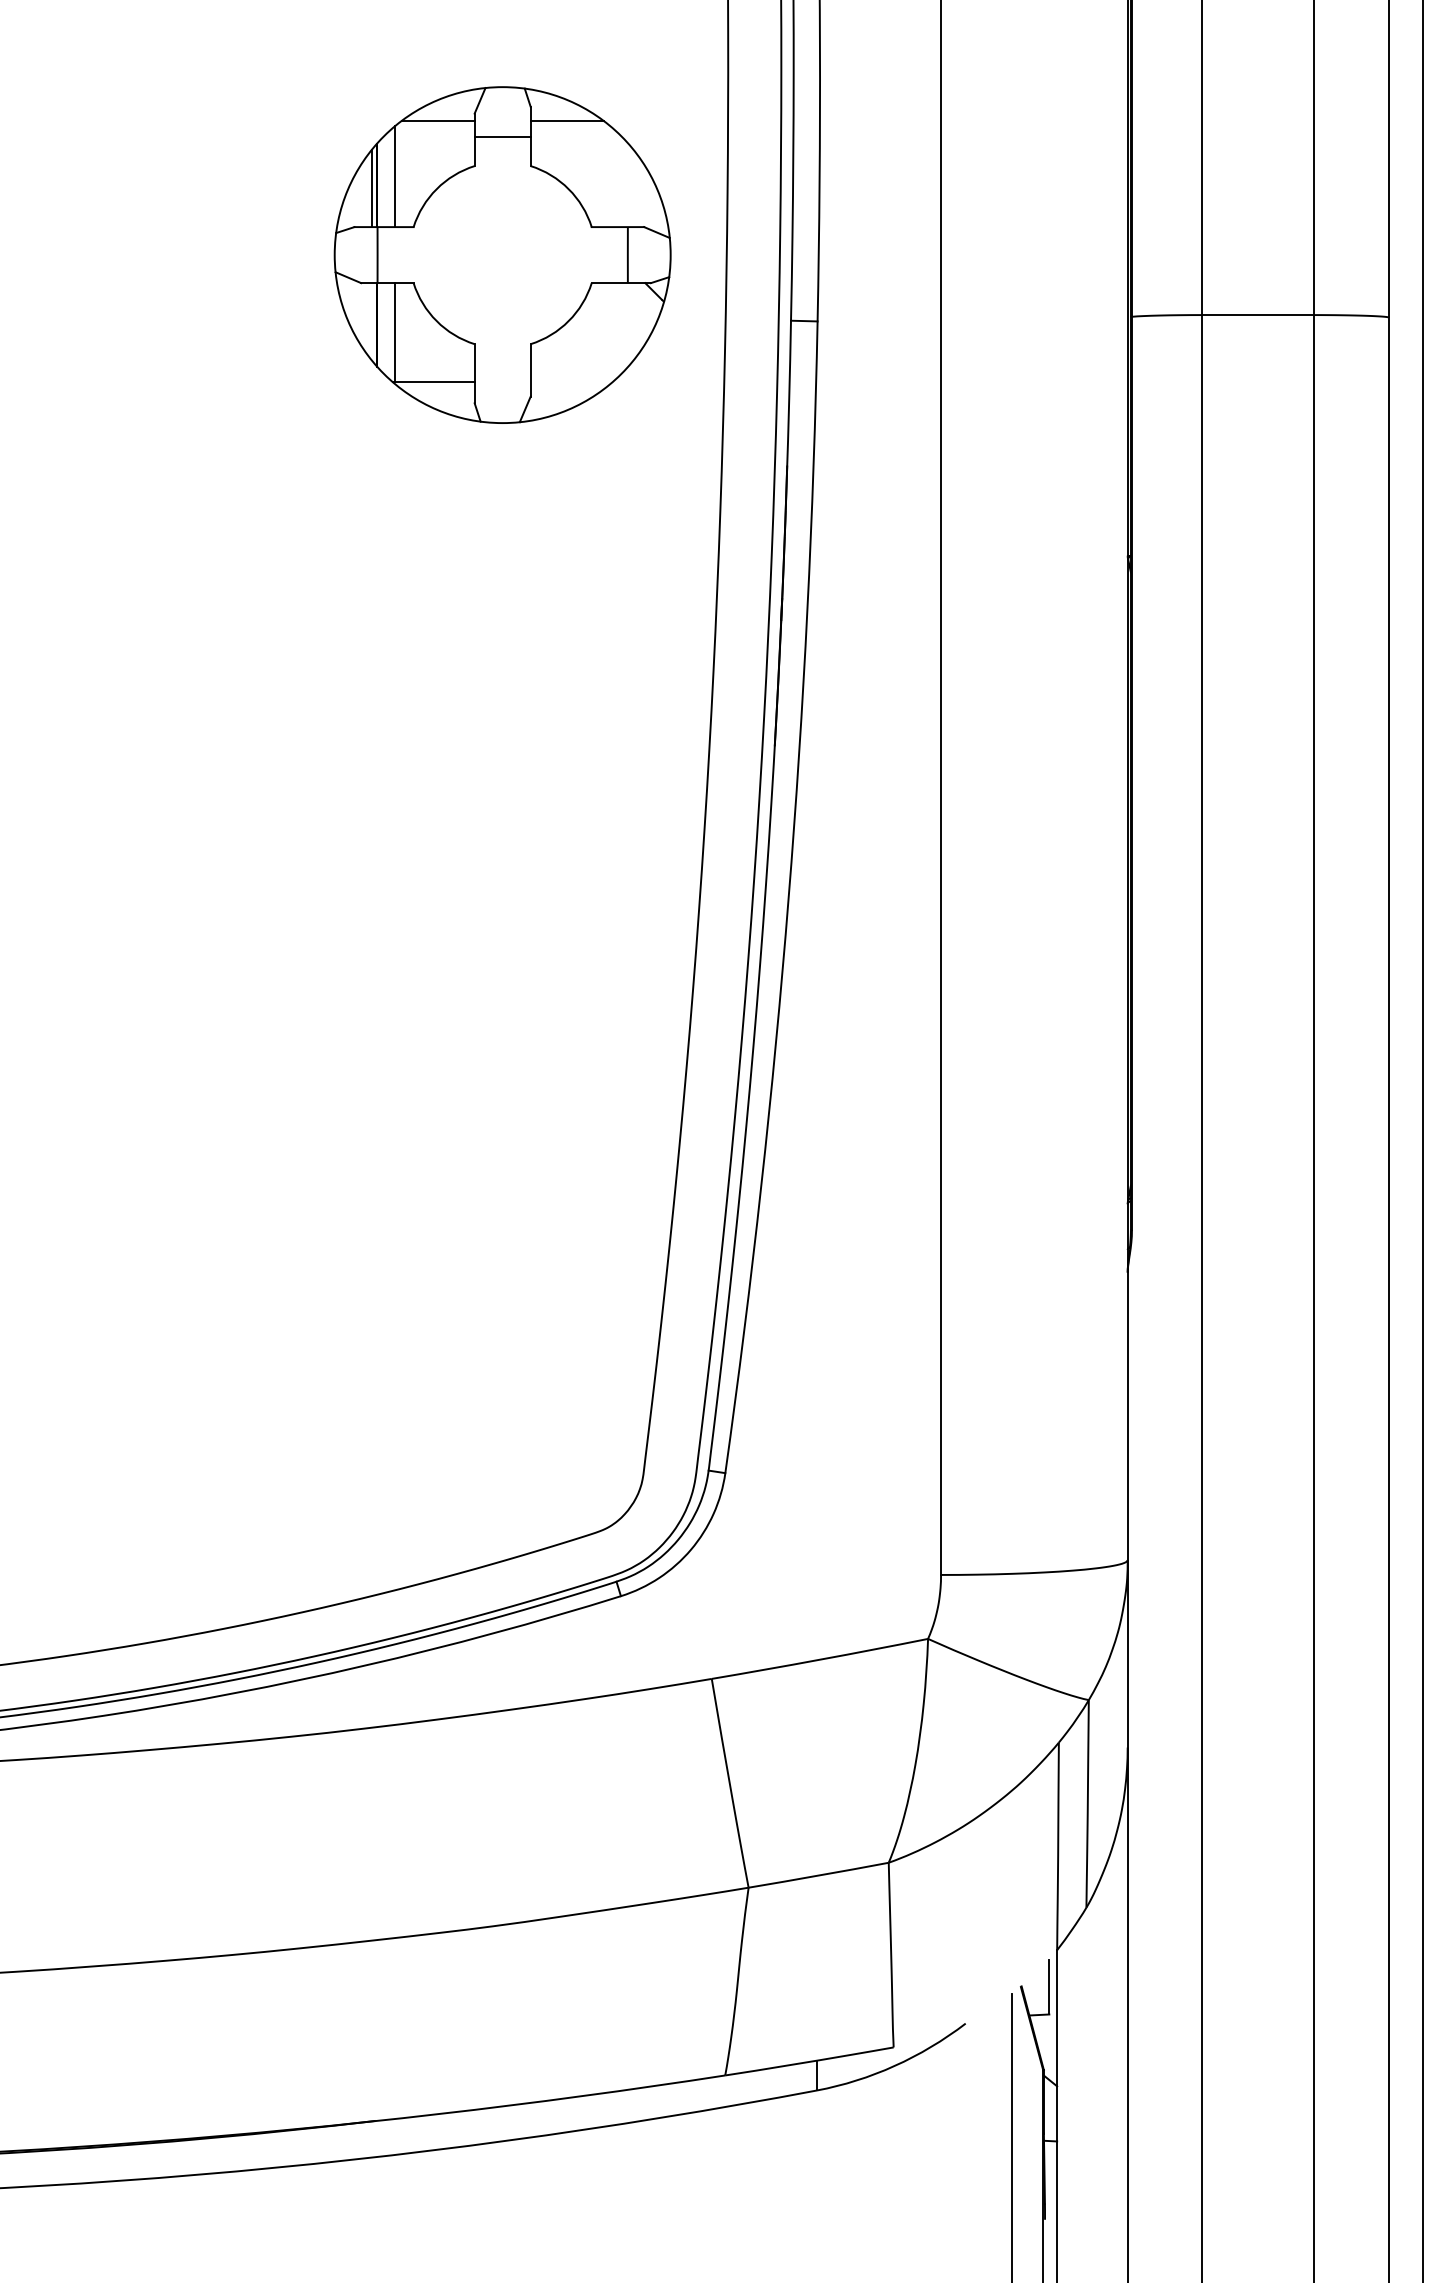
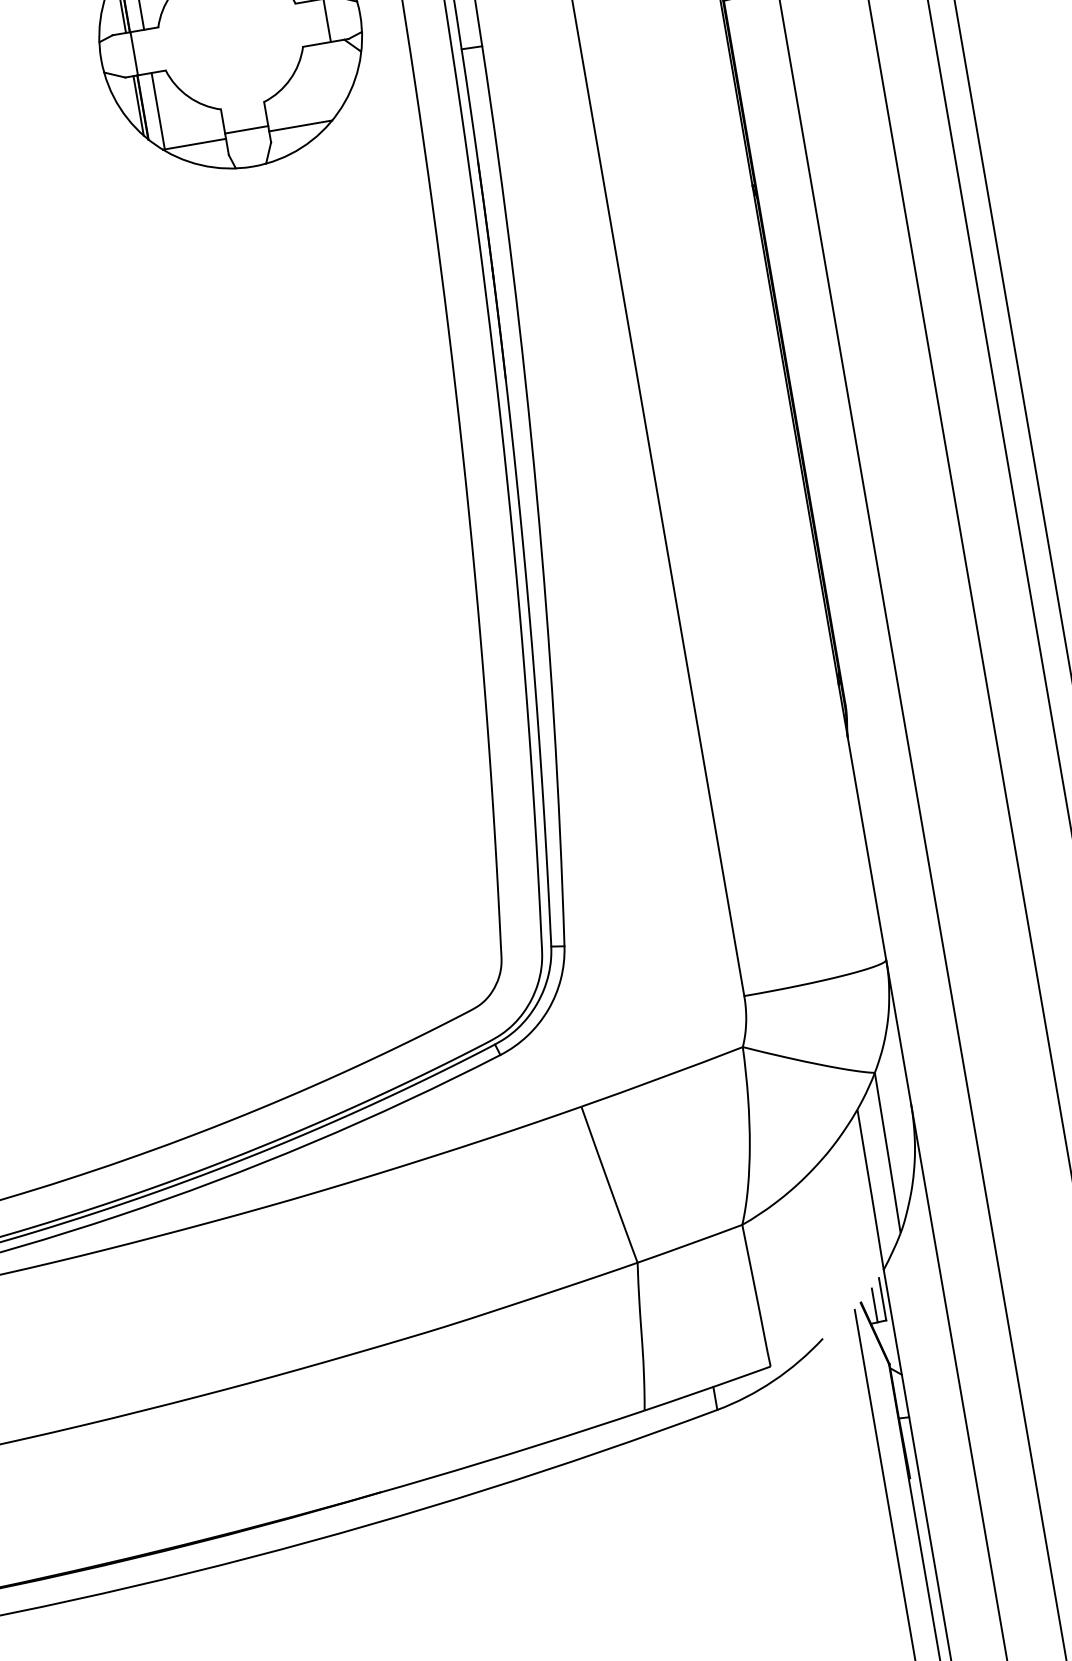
line: (371, 321) -> (138, 105), added
line: (502, 375) -> (246, 129), added
line: (571, 382) -> (300, 126), added
line: (1038, 1993) -> (875, 1305), added

